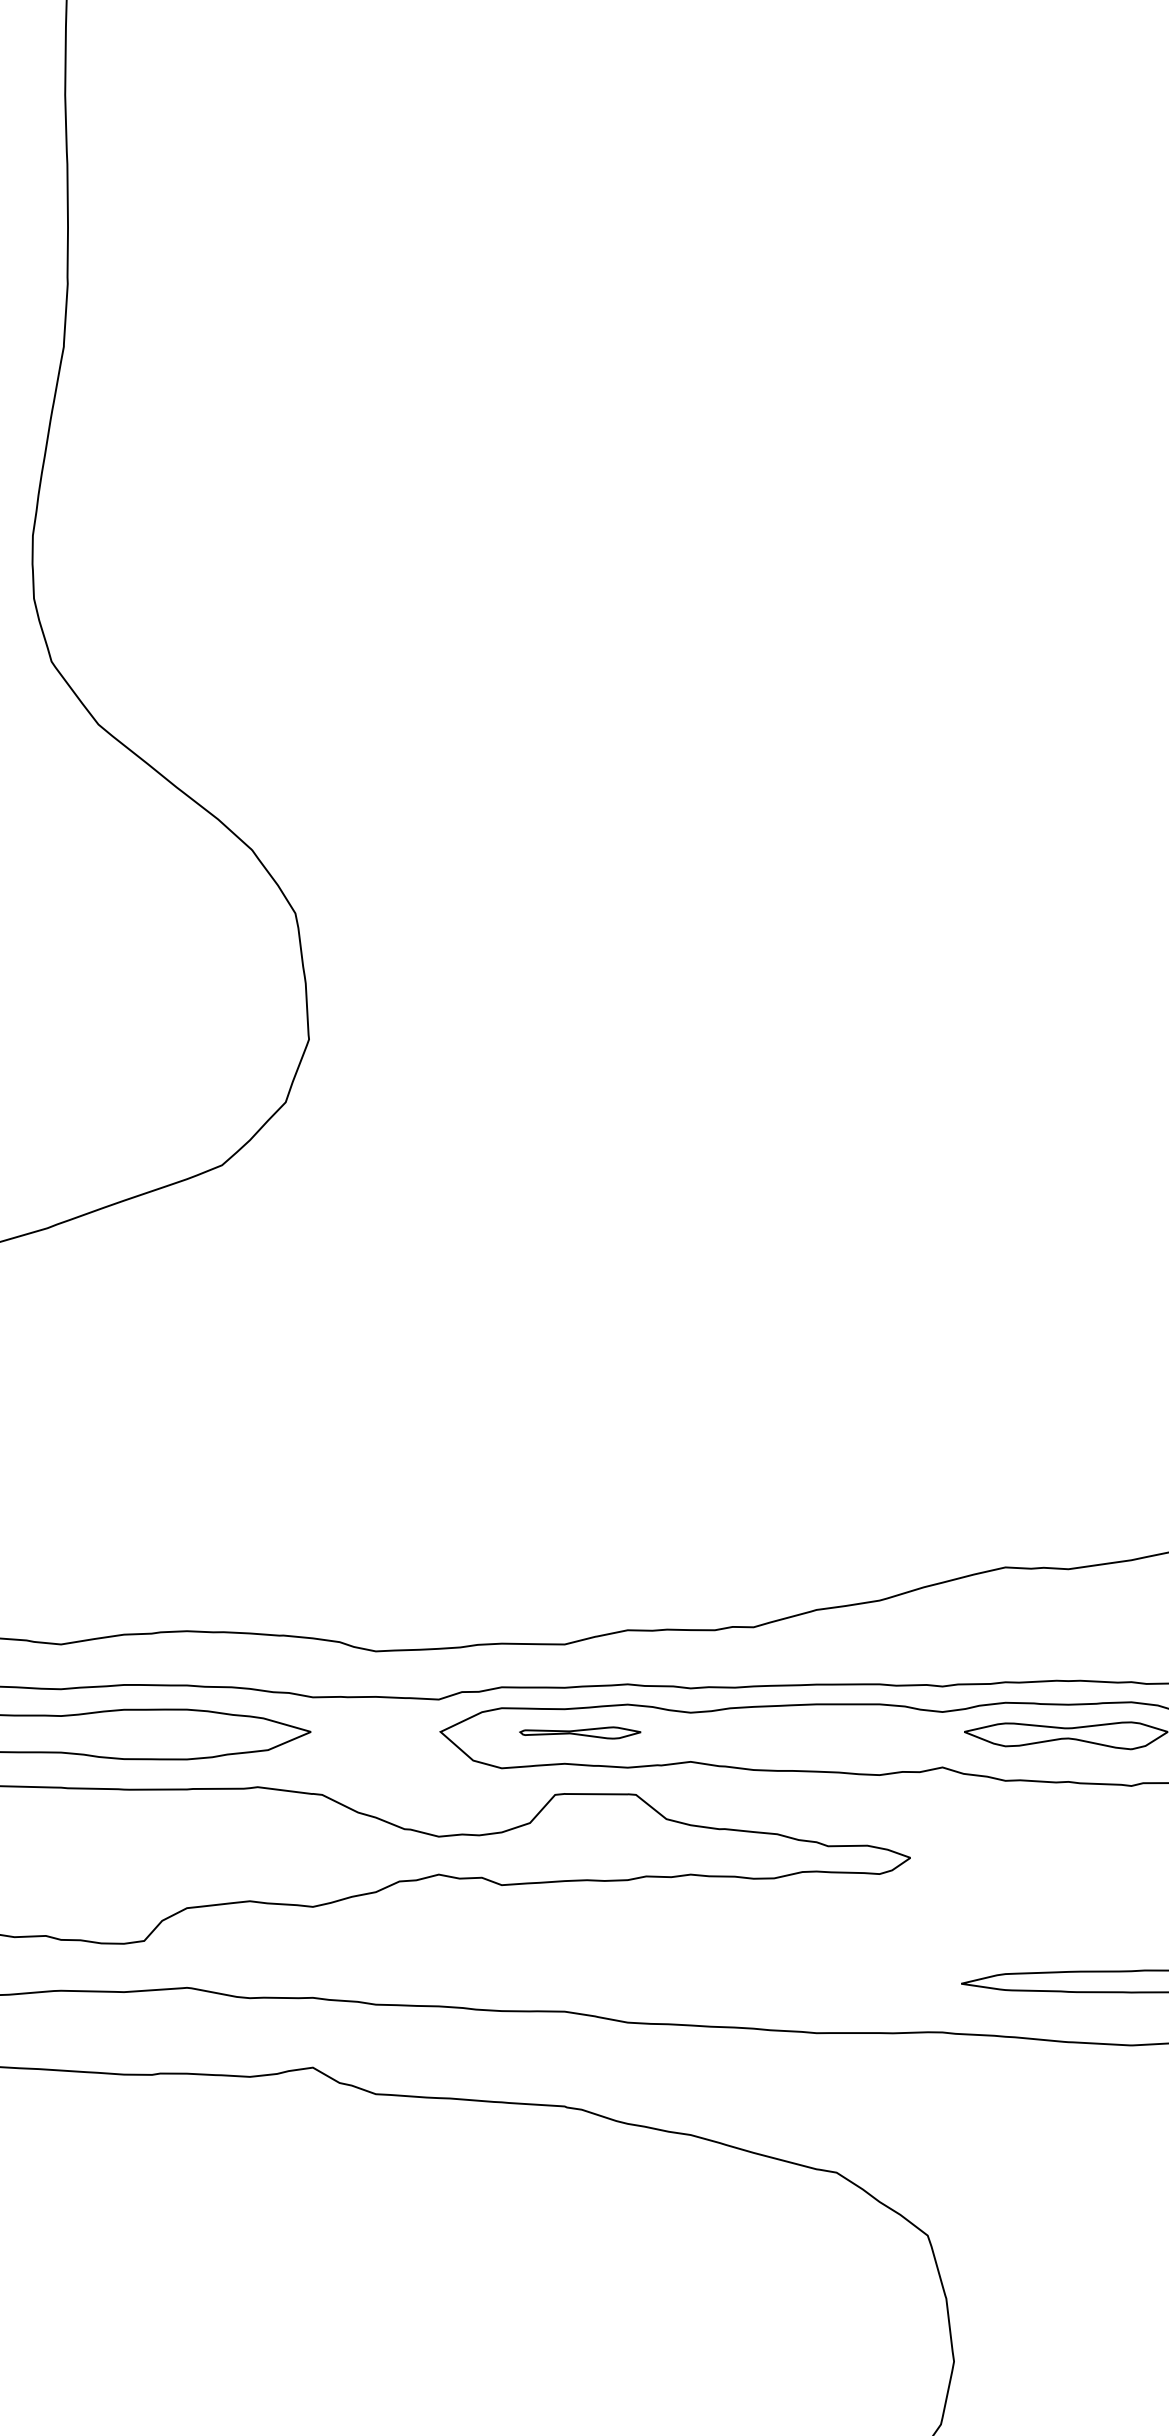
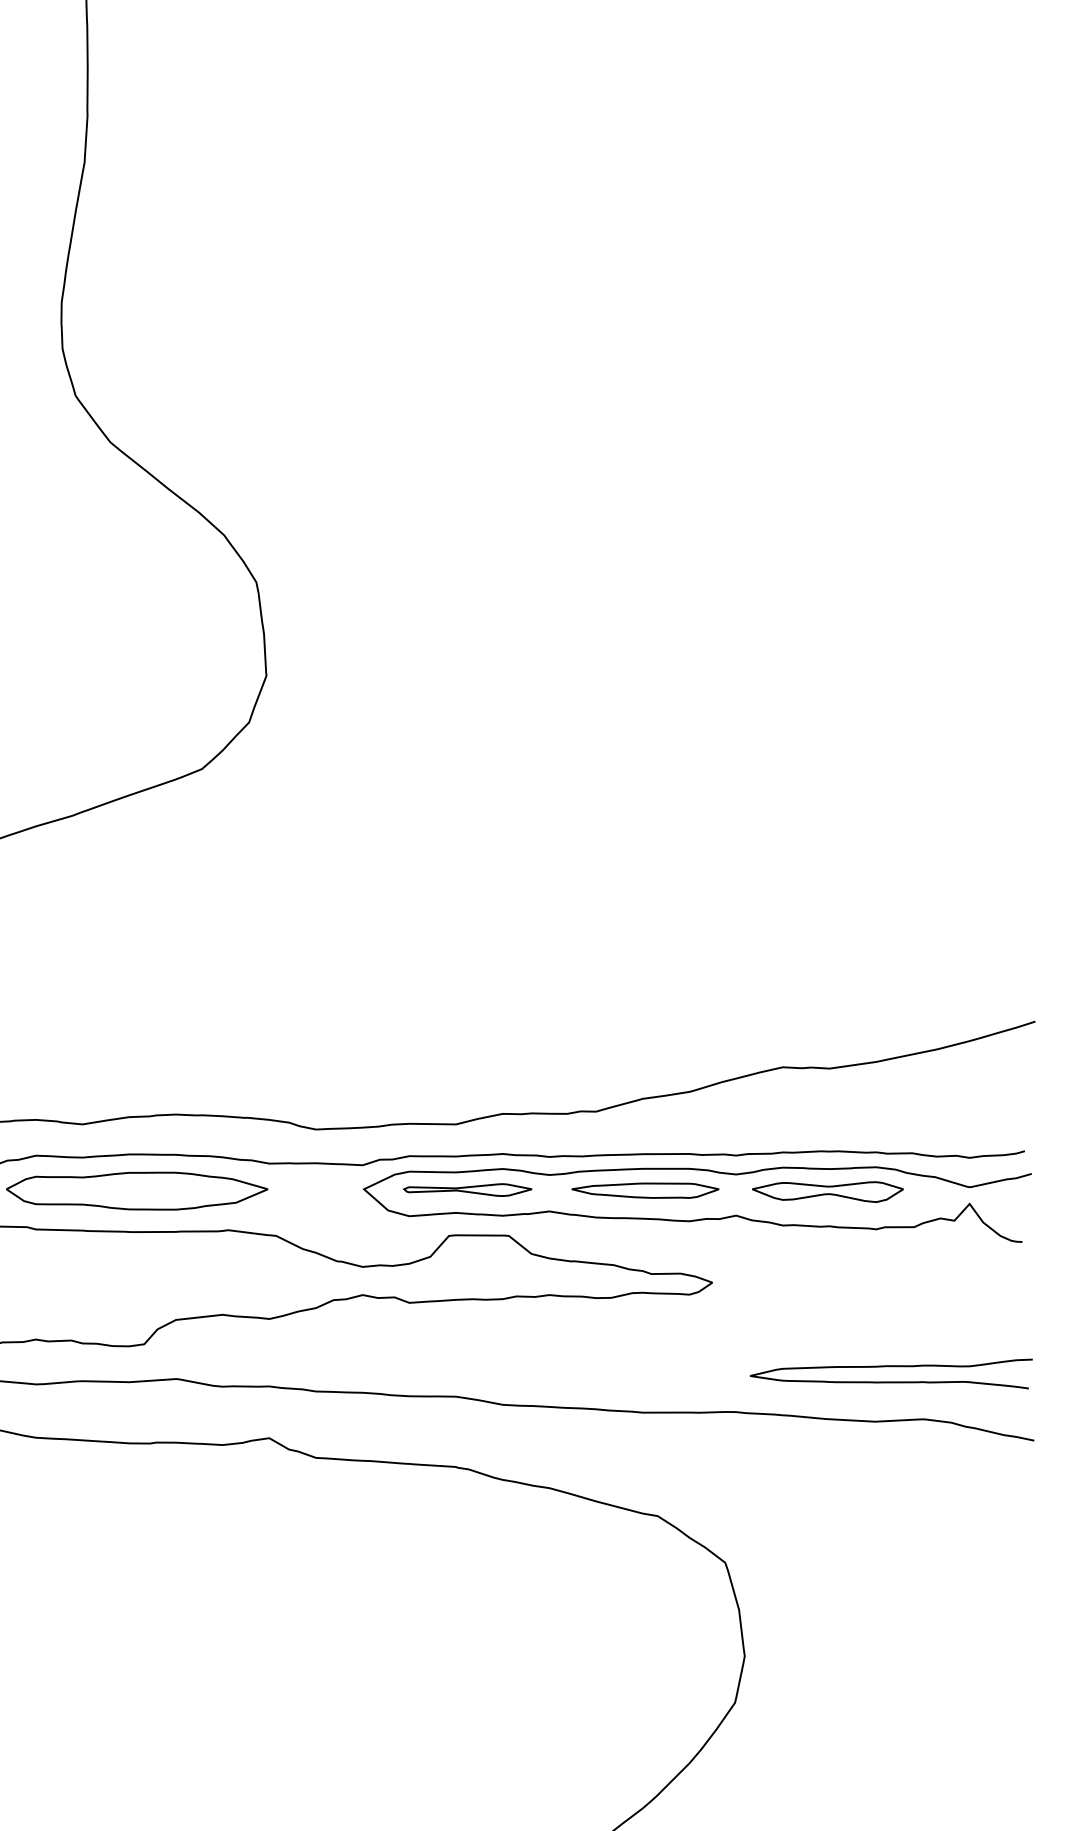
part: (580, 1732) -> (467, 1189), size x1.43
part: (820, 1733) -> (645, 1190), added

